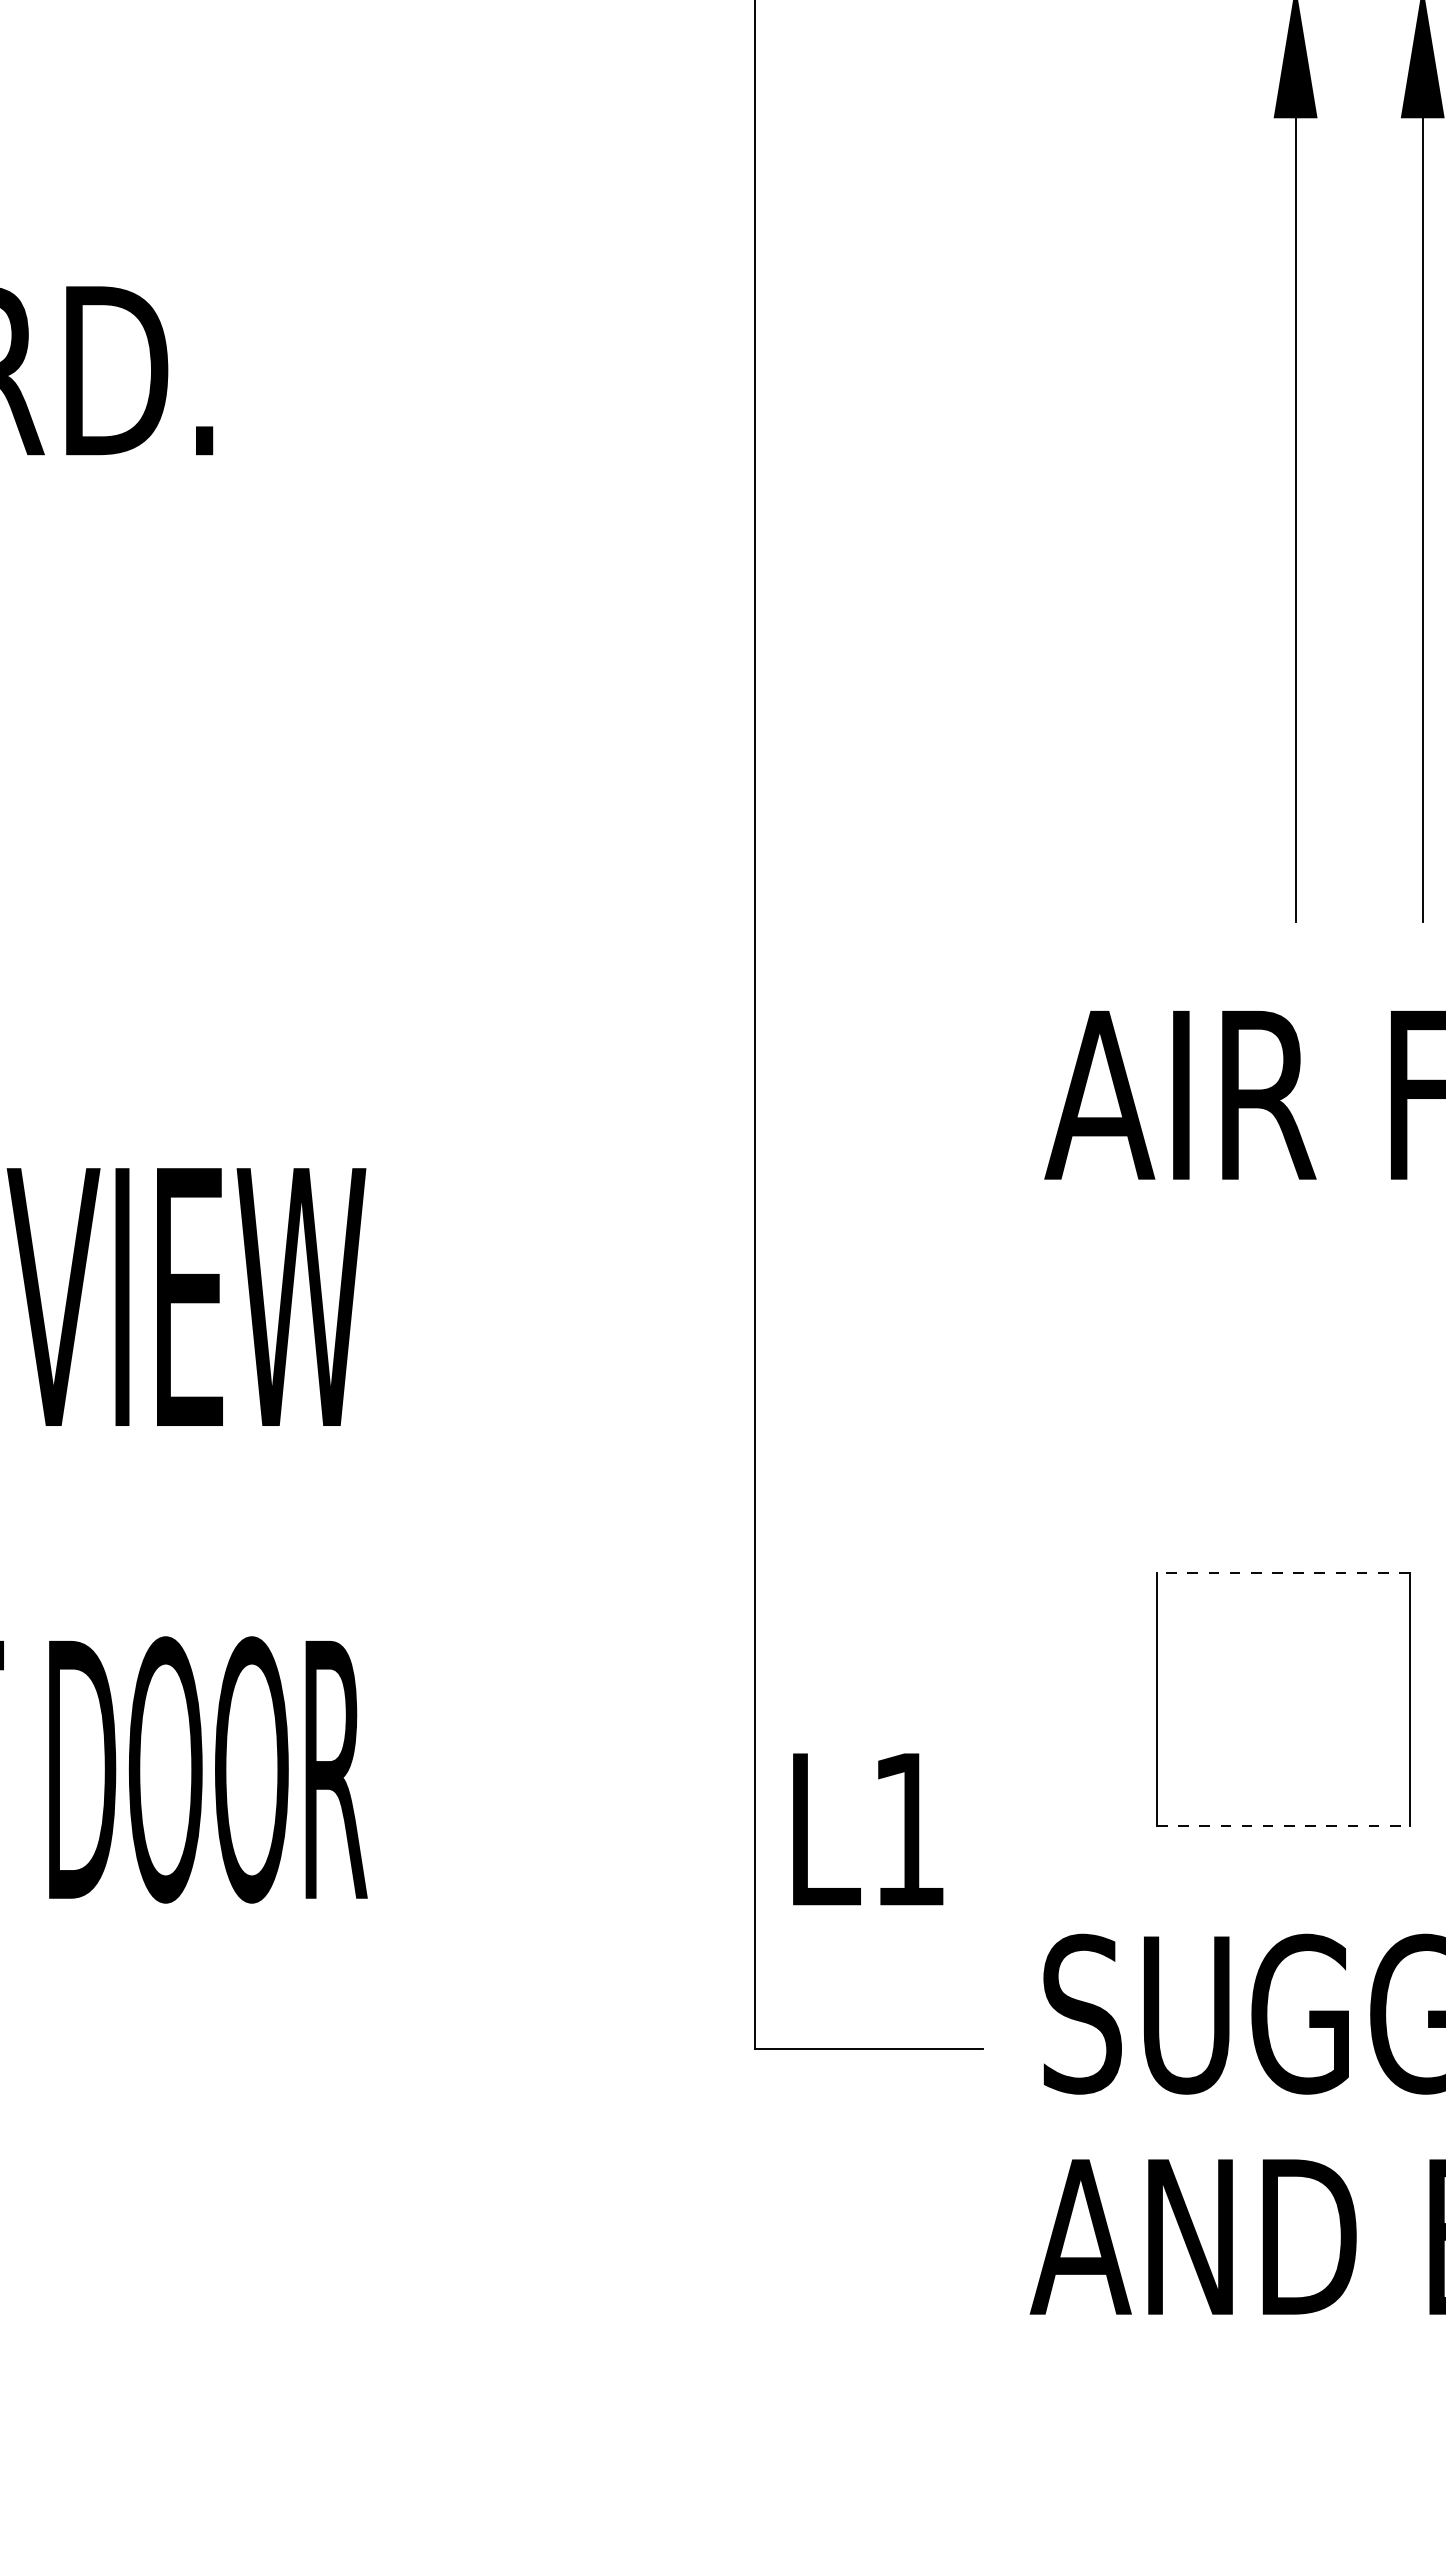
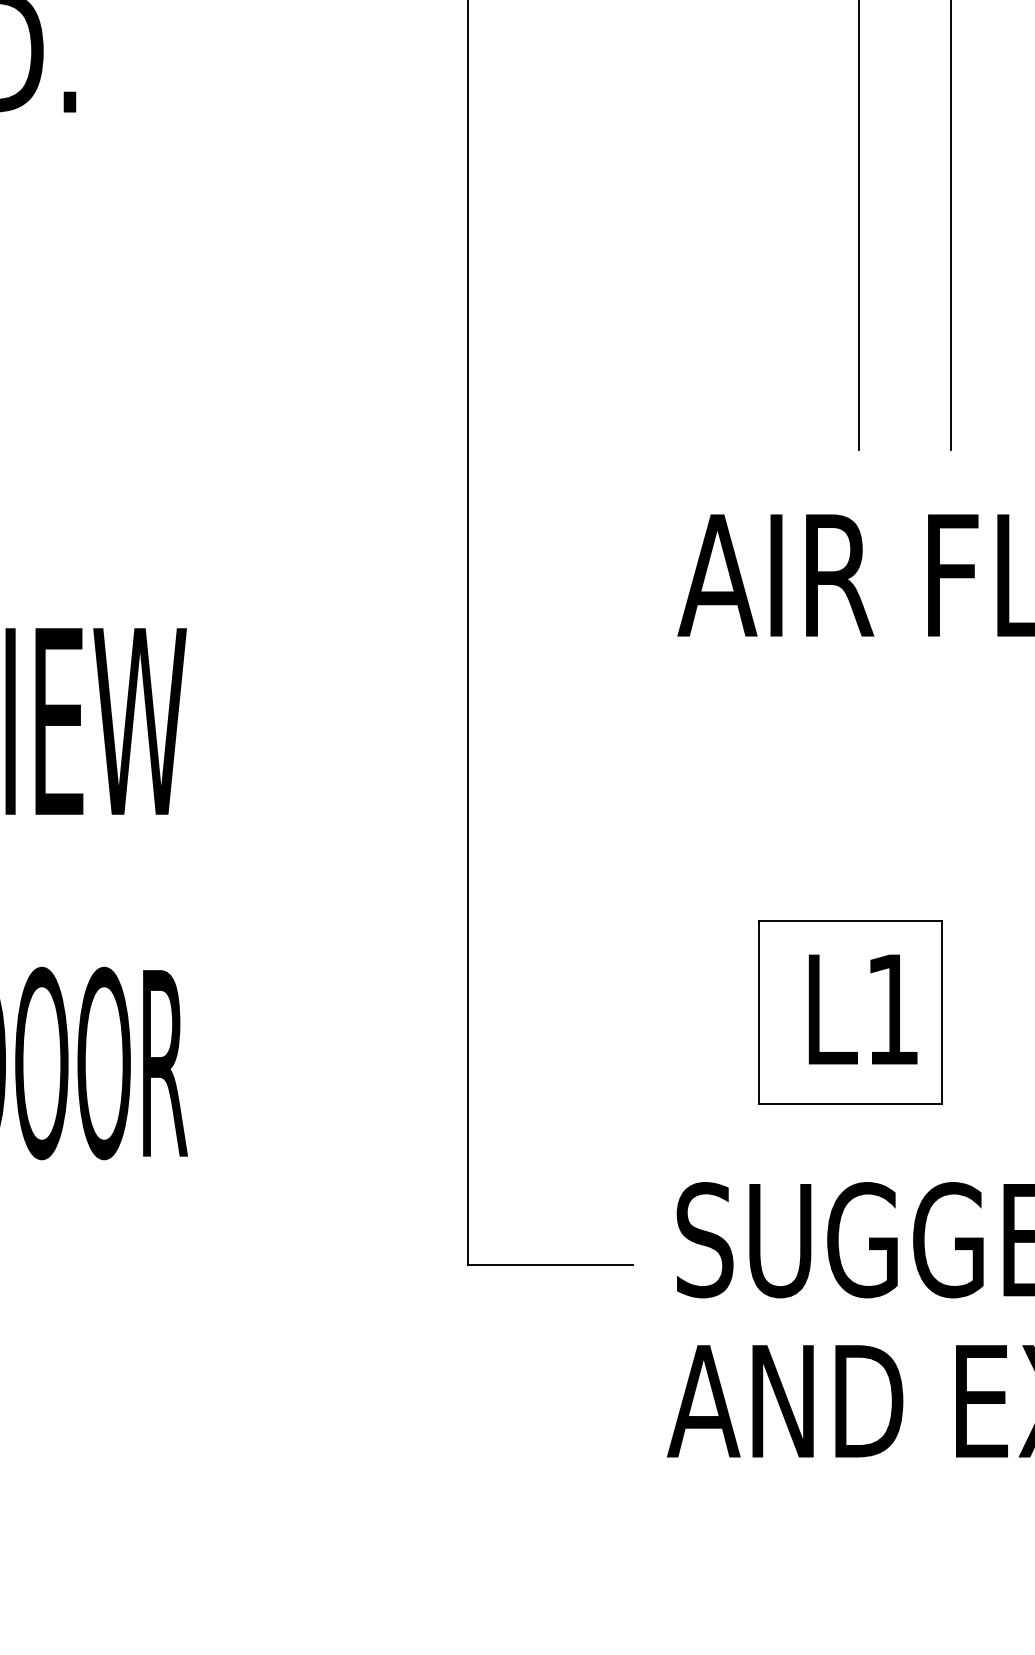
line: (1282, 1573) -> (849, 921), dashed -> solid
line: (1283, 1826) -> (850, 1104), dashed -> solid
text: (868, 1829) -> (863, 1009), moved

